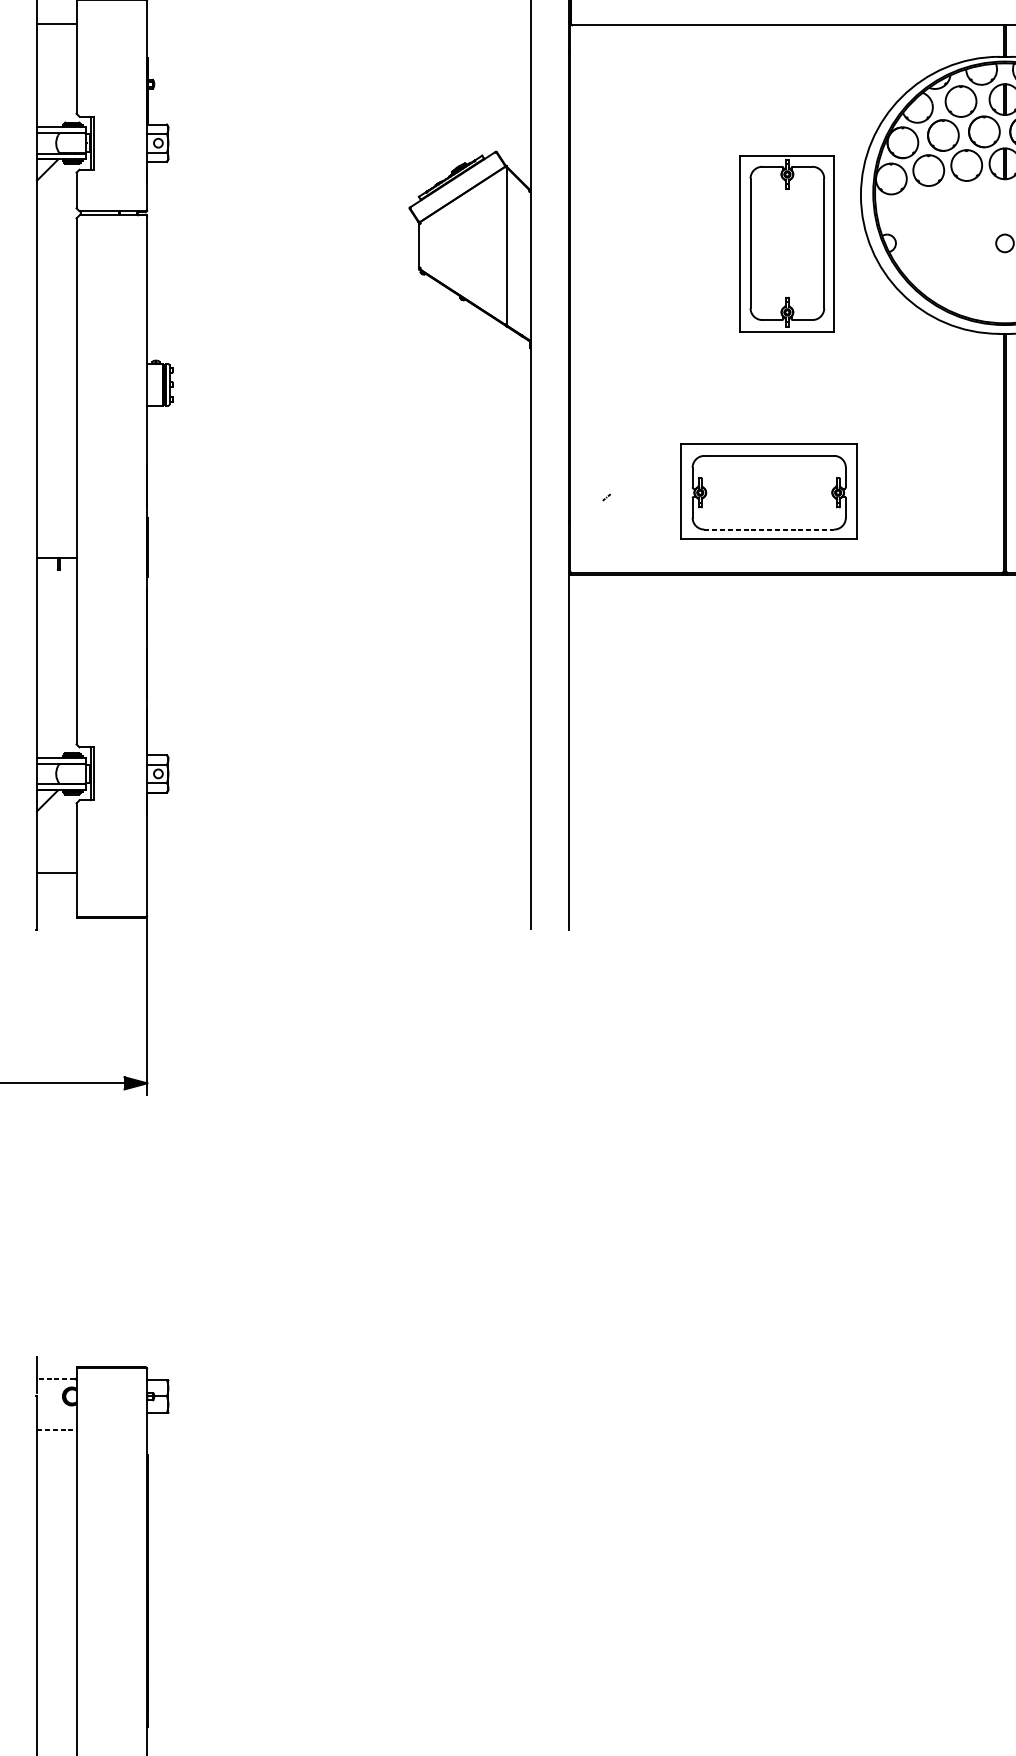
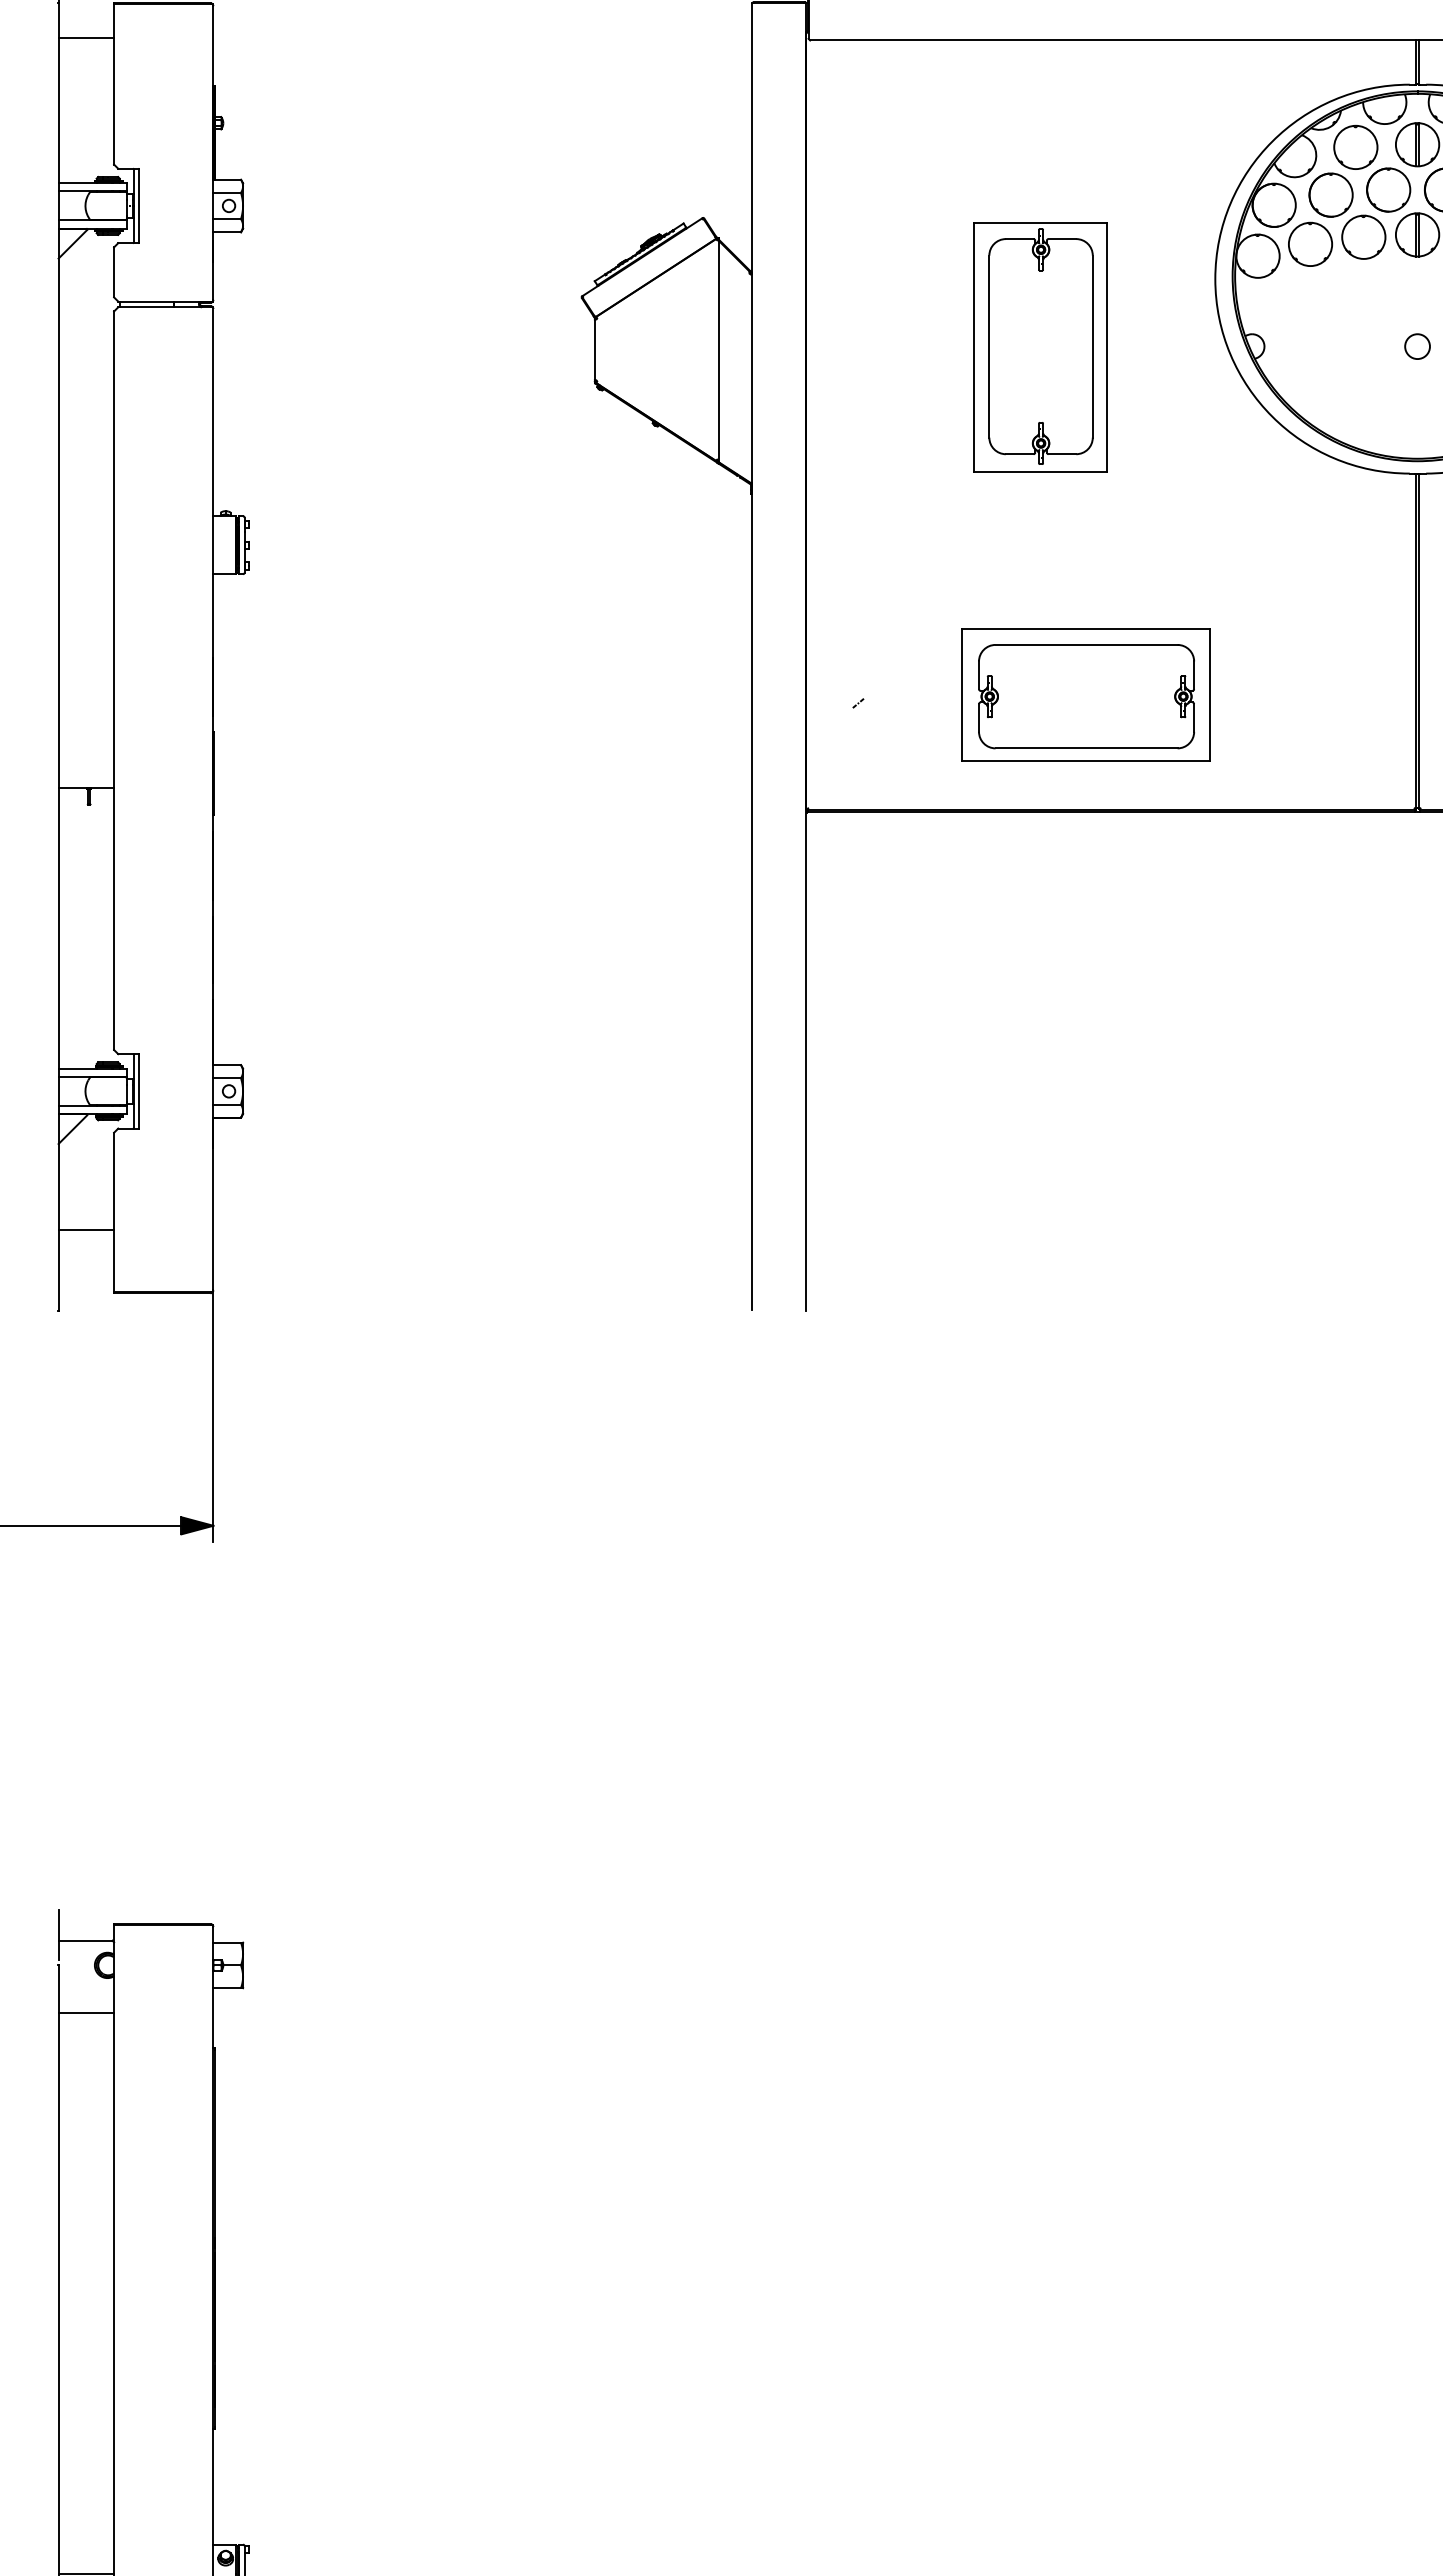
part: (787, 244) -> (1040, 347), moved
line: (769, 529) -> (1087, 748), dashed -> solid
line: (56, 1378) -> (85, 1940), dashed -> solid
line: (56, 1430) -> (86, 2012), dashed -> solid

